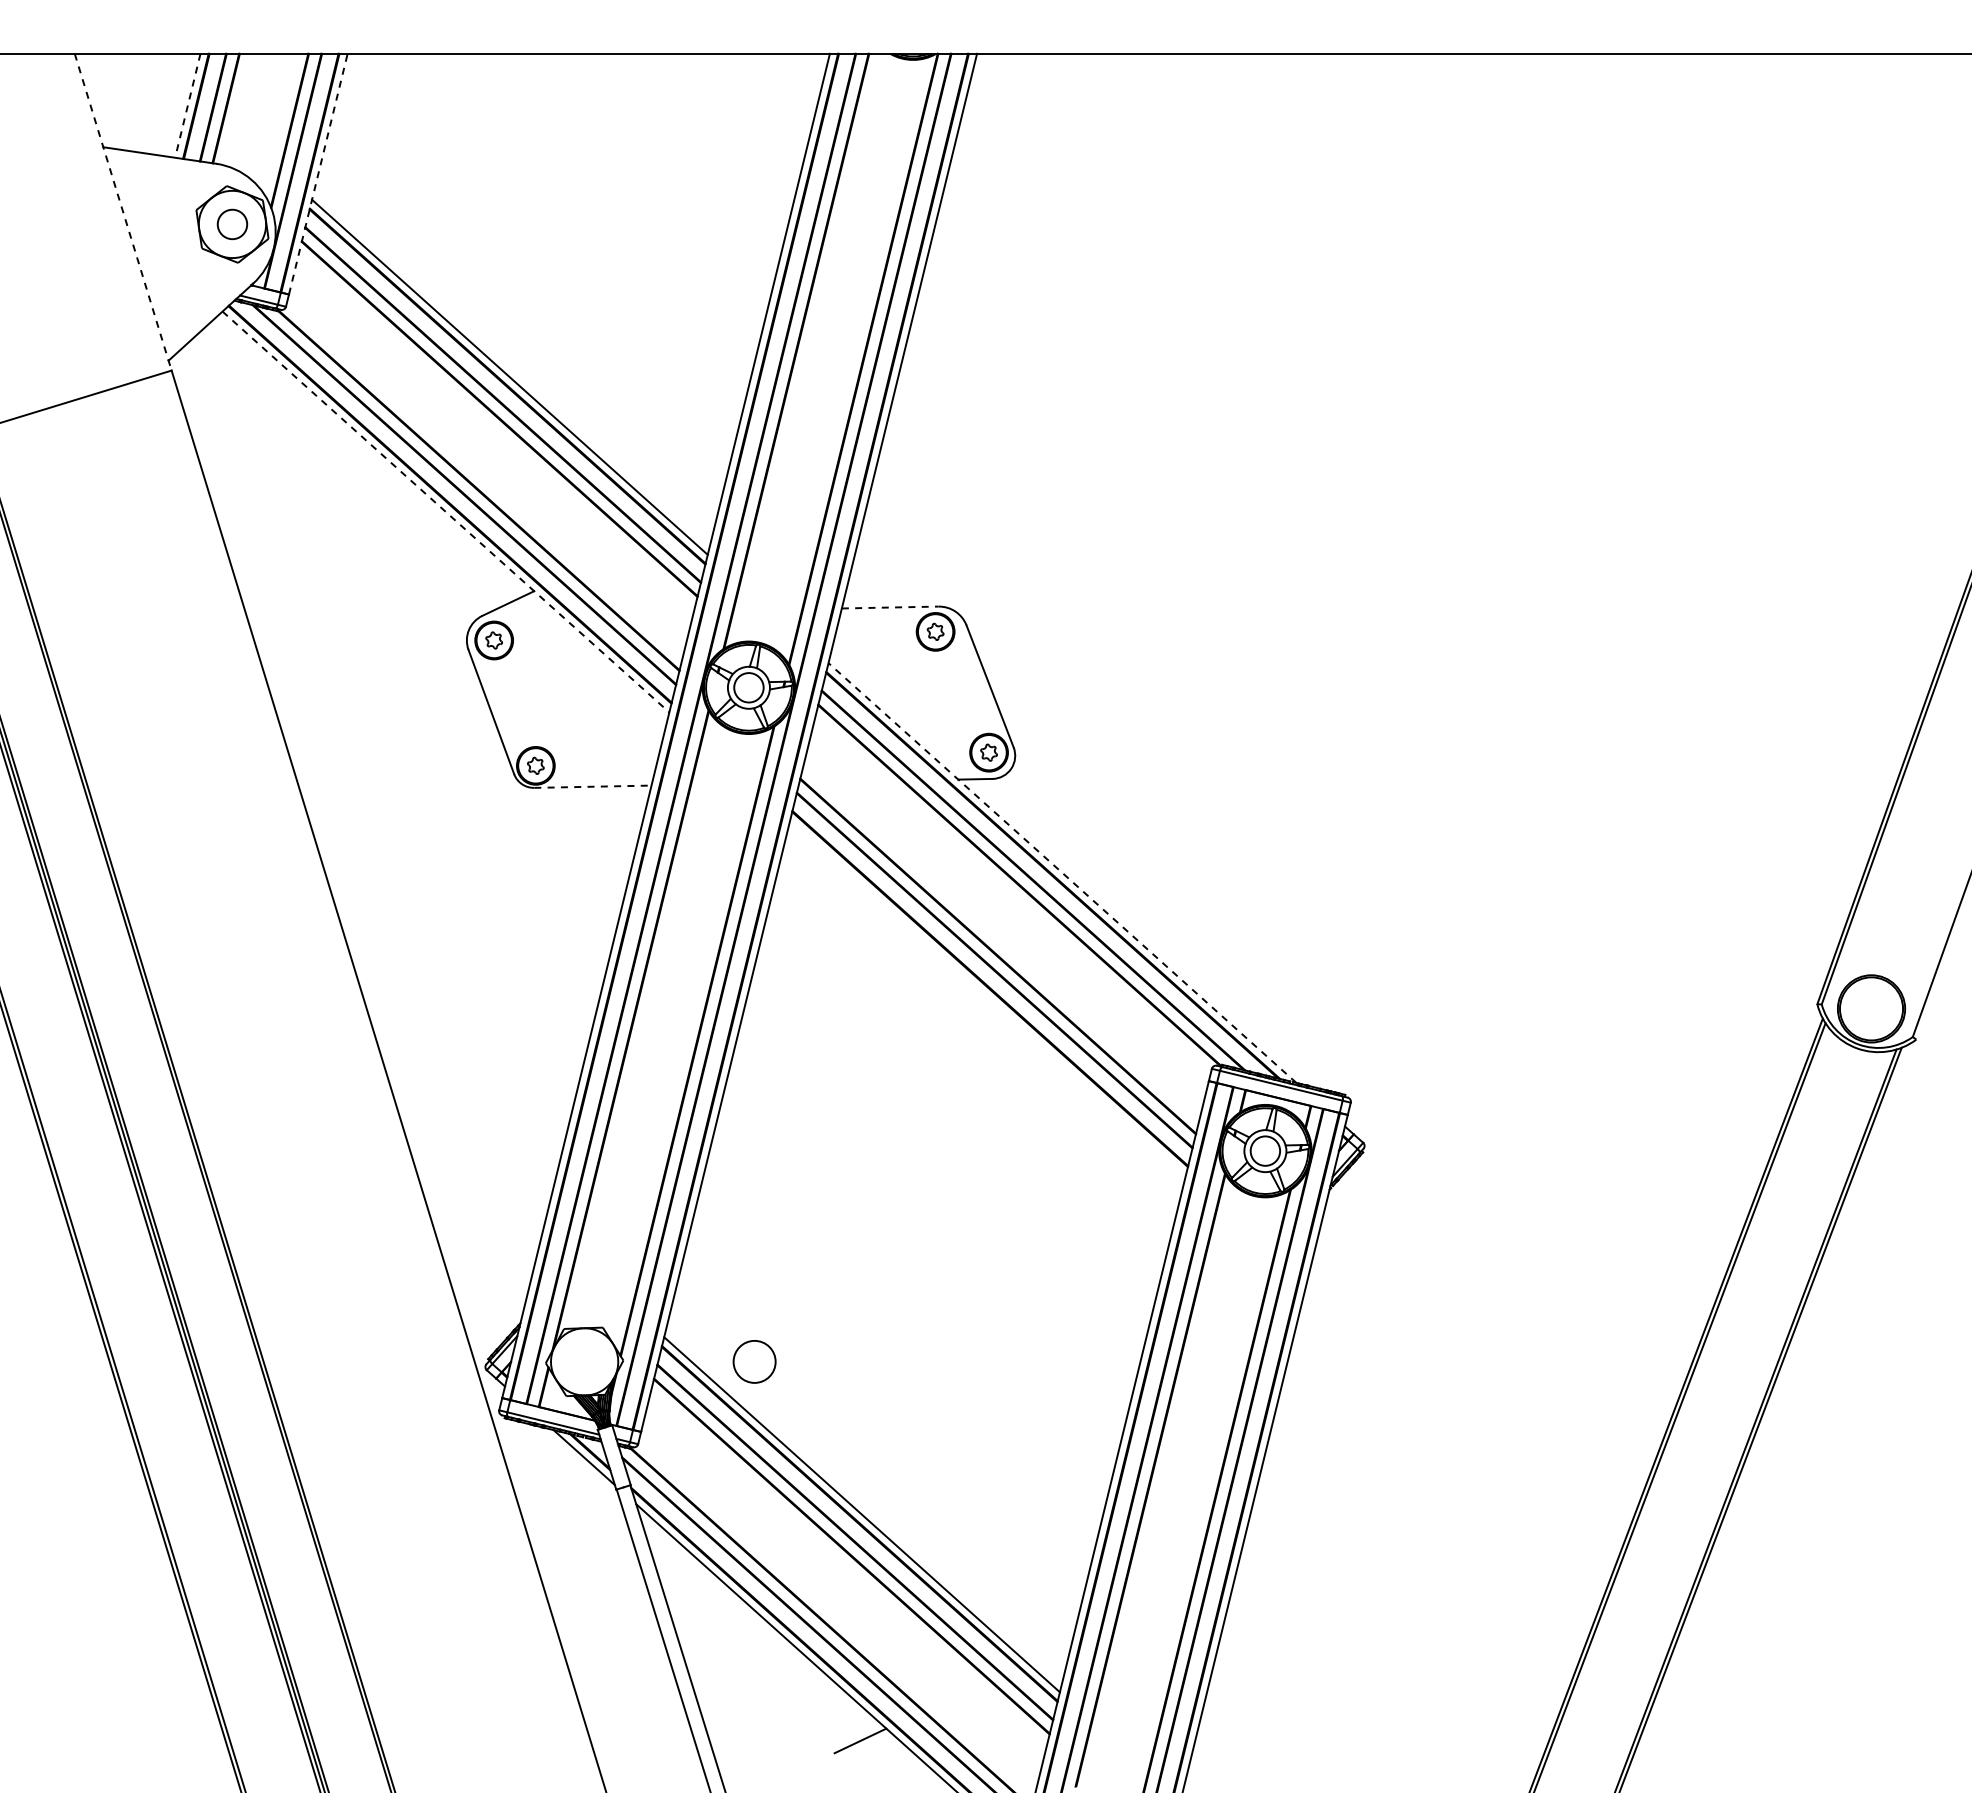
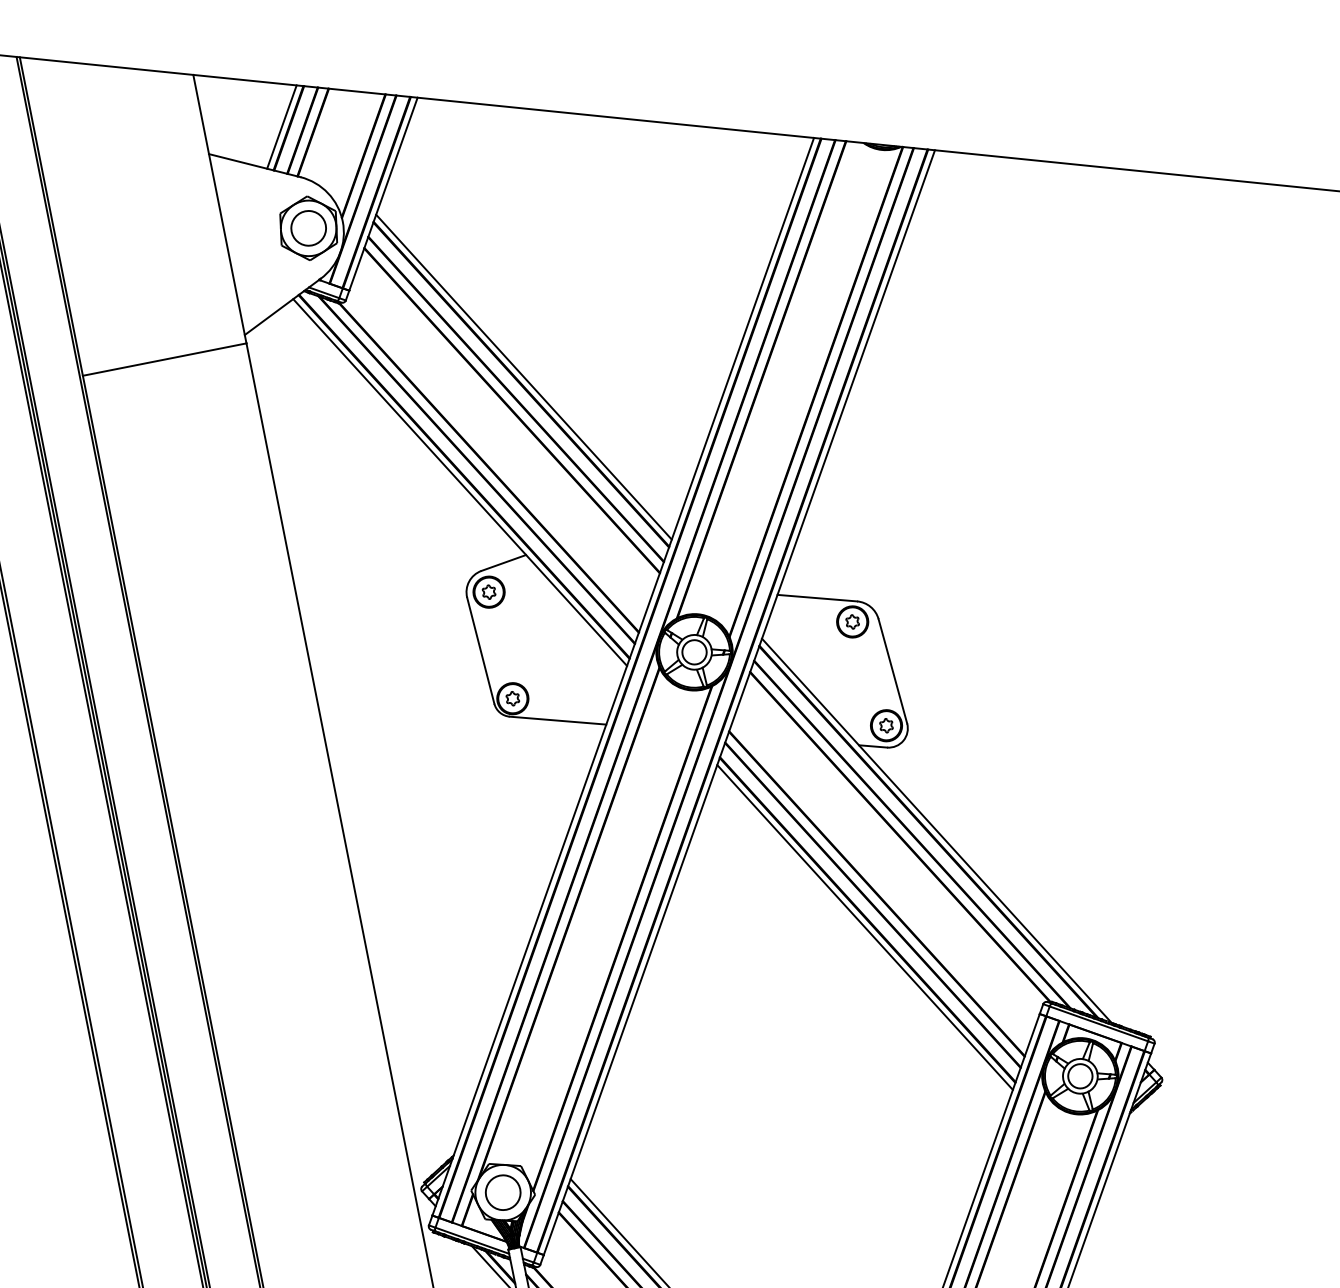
line: (187, 105) -> (281, 126), dashed -> solid
line: (318, 174) -> (383, 194), dashed -> solid
line: (123, 212) -> (220, 209), dashed -> solid
circle: (232, 224) -> (308, 228), size x1.43
line: (446, 512) -> (460, 482), dashed -> solid
line: (890, 607) -> (817, 598), dashed -> solid
line: (592, 786) -> (557, 720), dashed -> solid
line: (1062, 872) -> (936, 830), dashed -> solid
line: (987, 997) -> (864, 926), added
circle: (754, 1361) -> (503, 1192), moved

